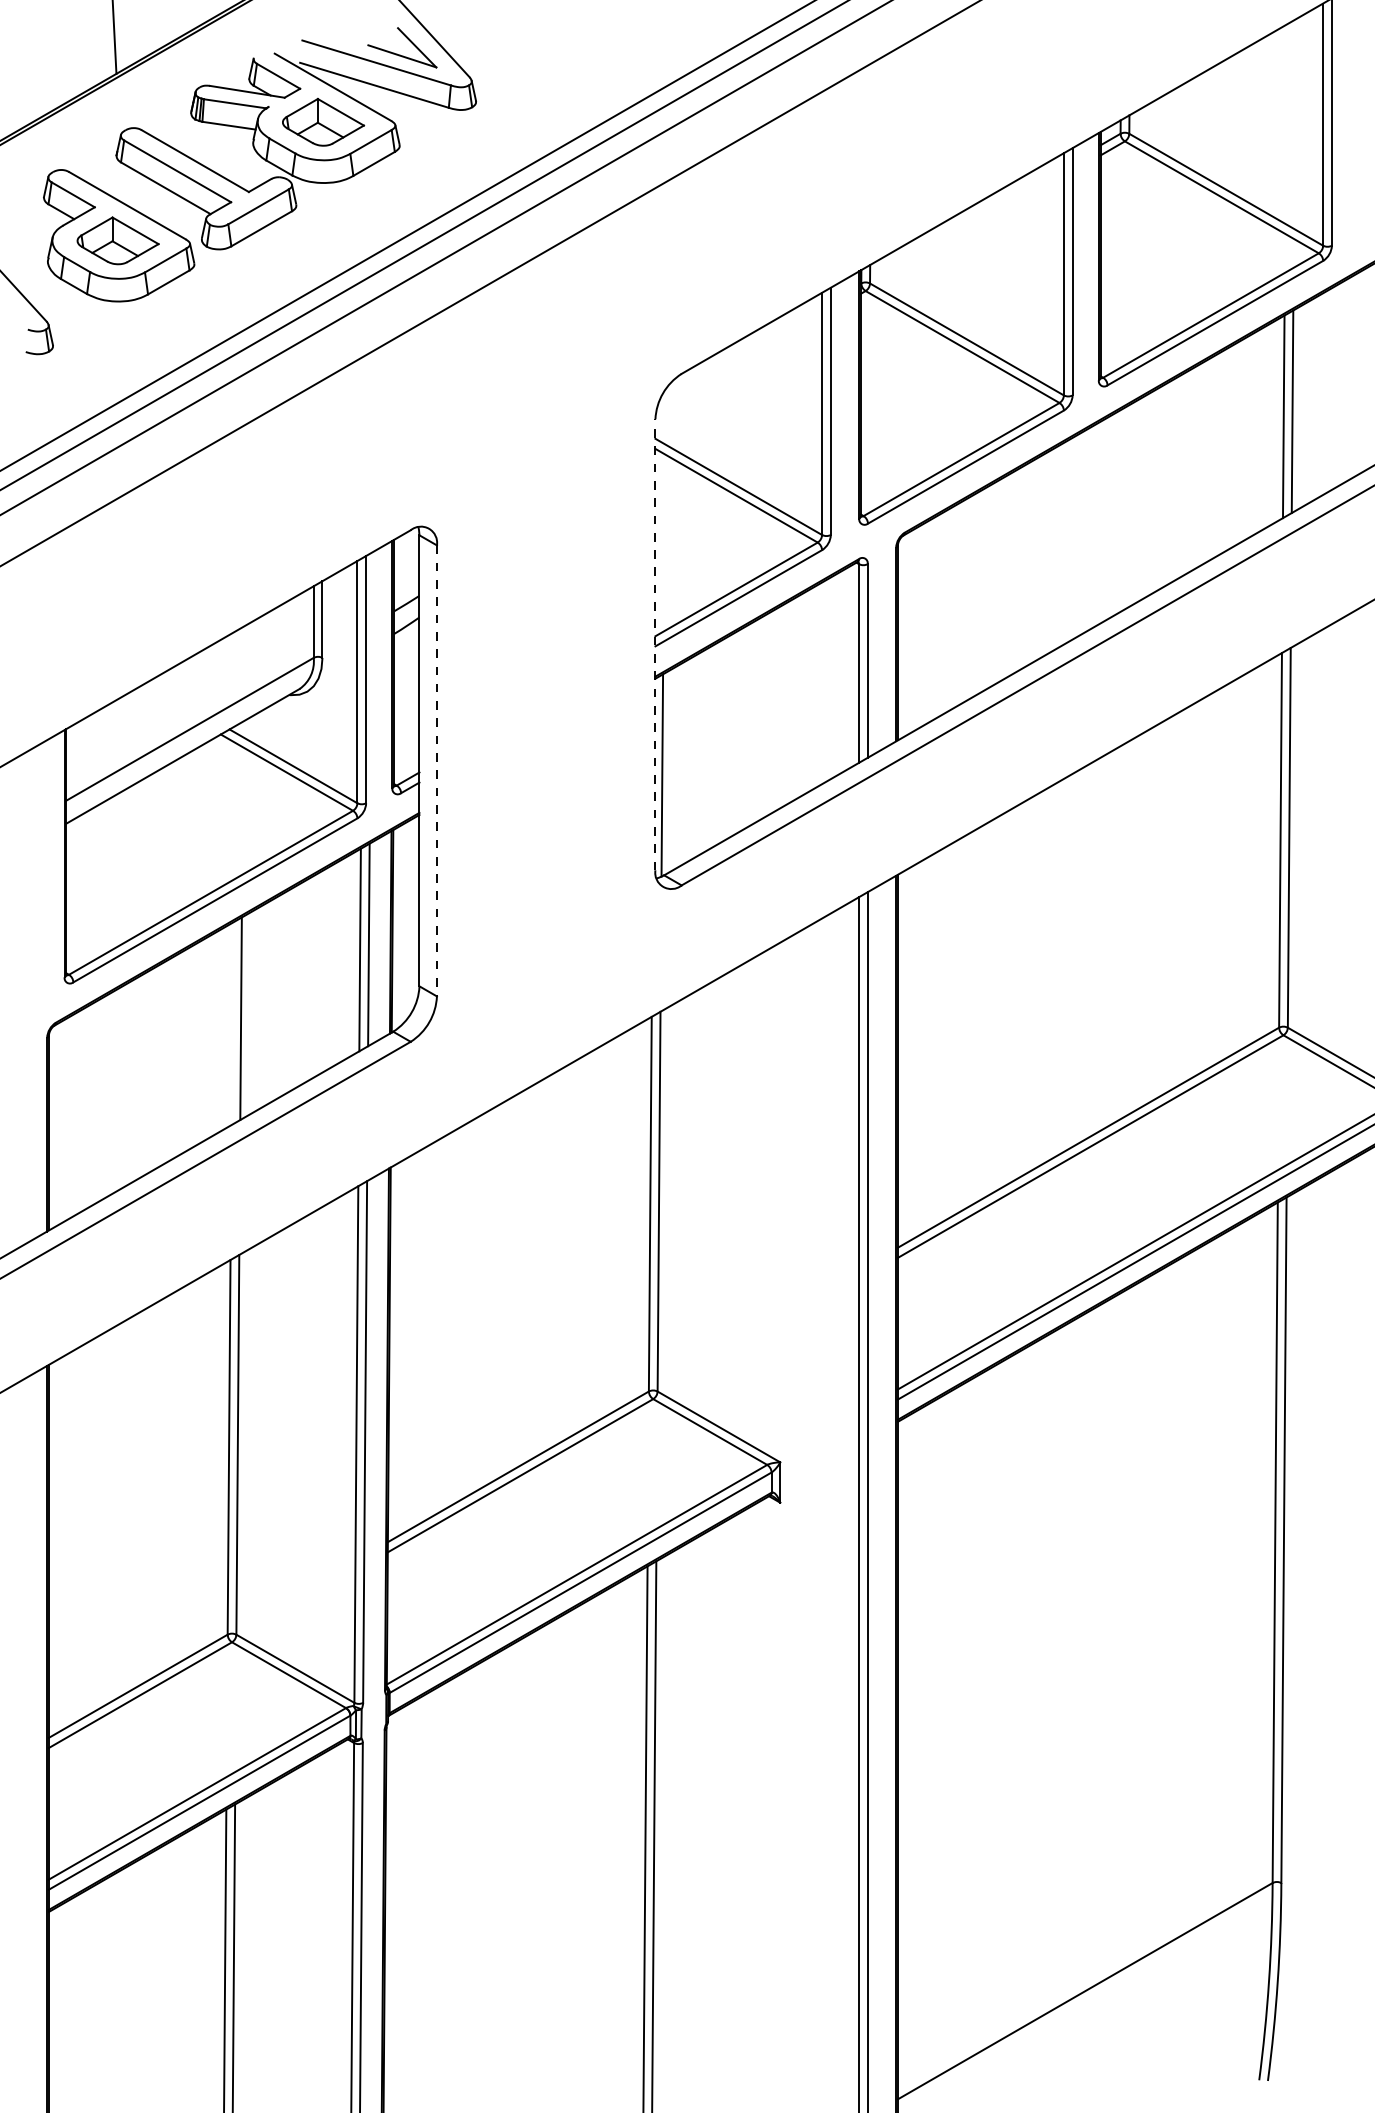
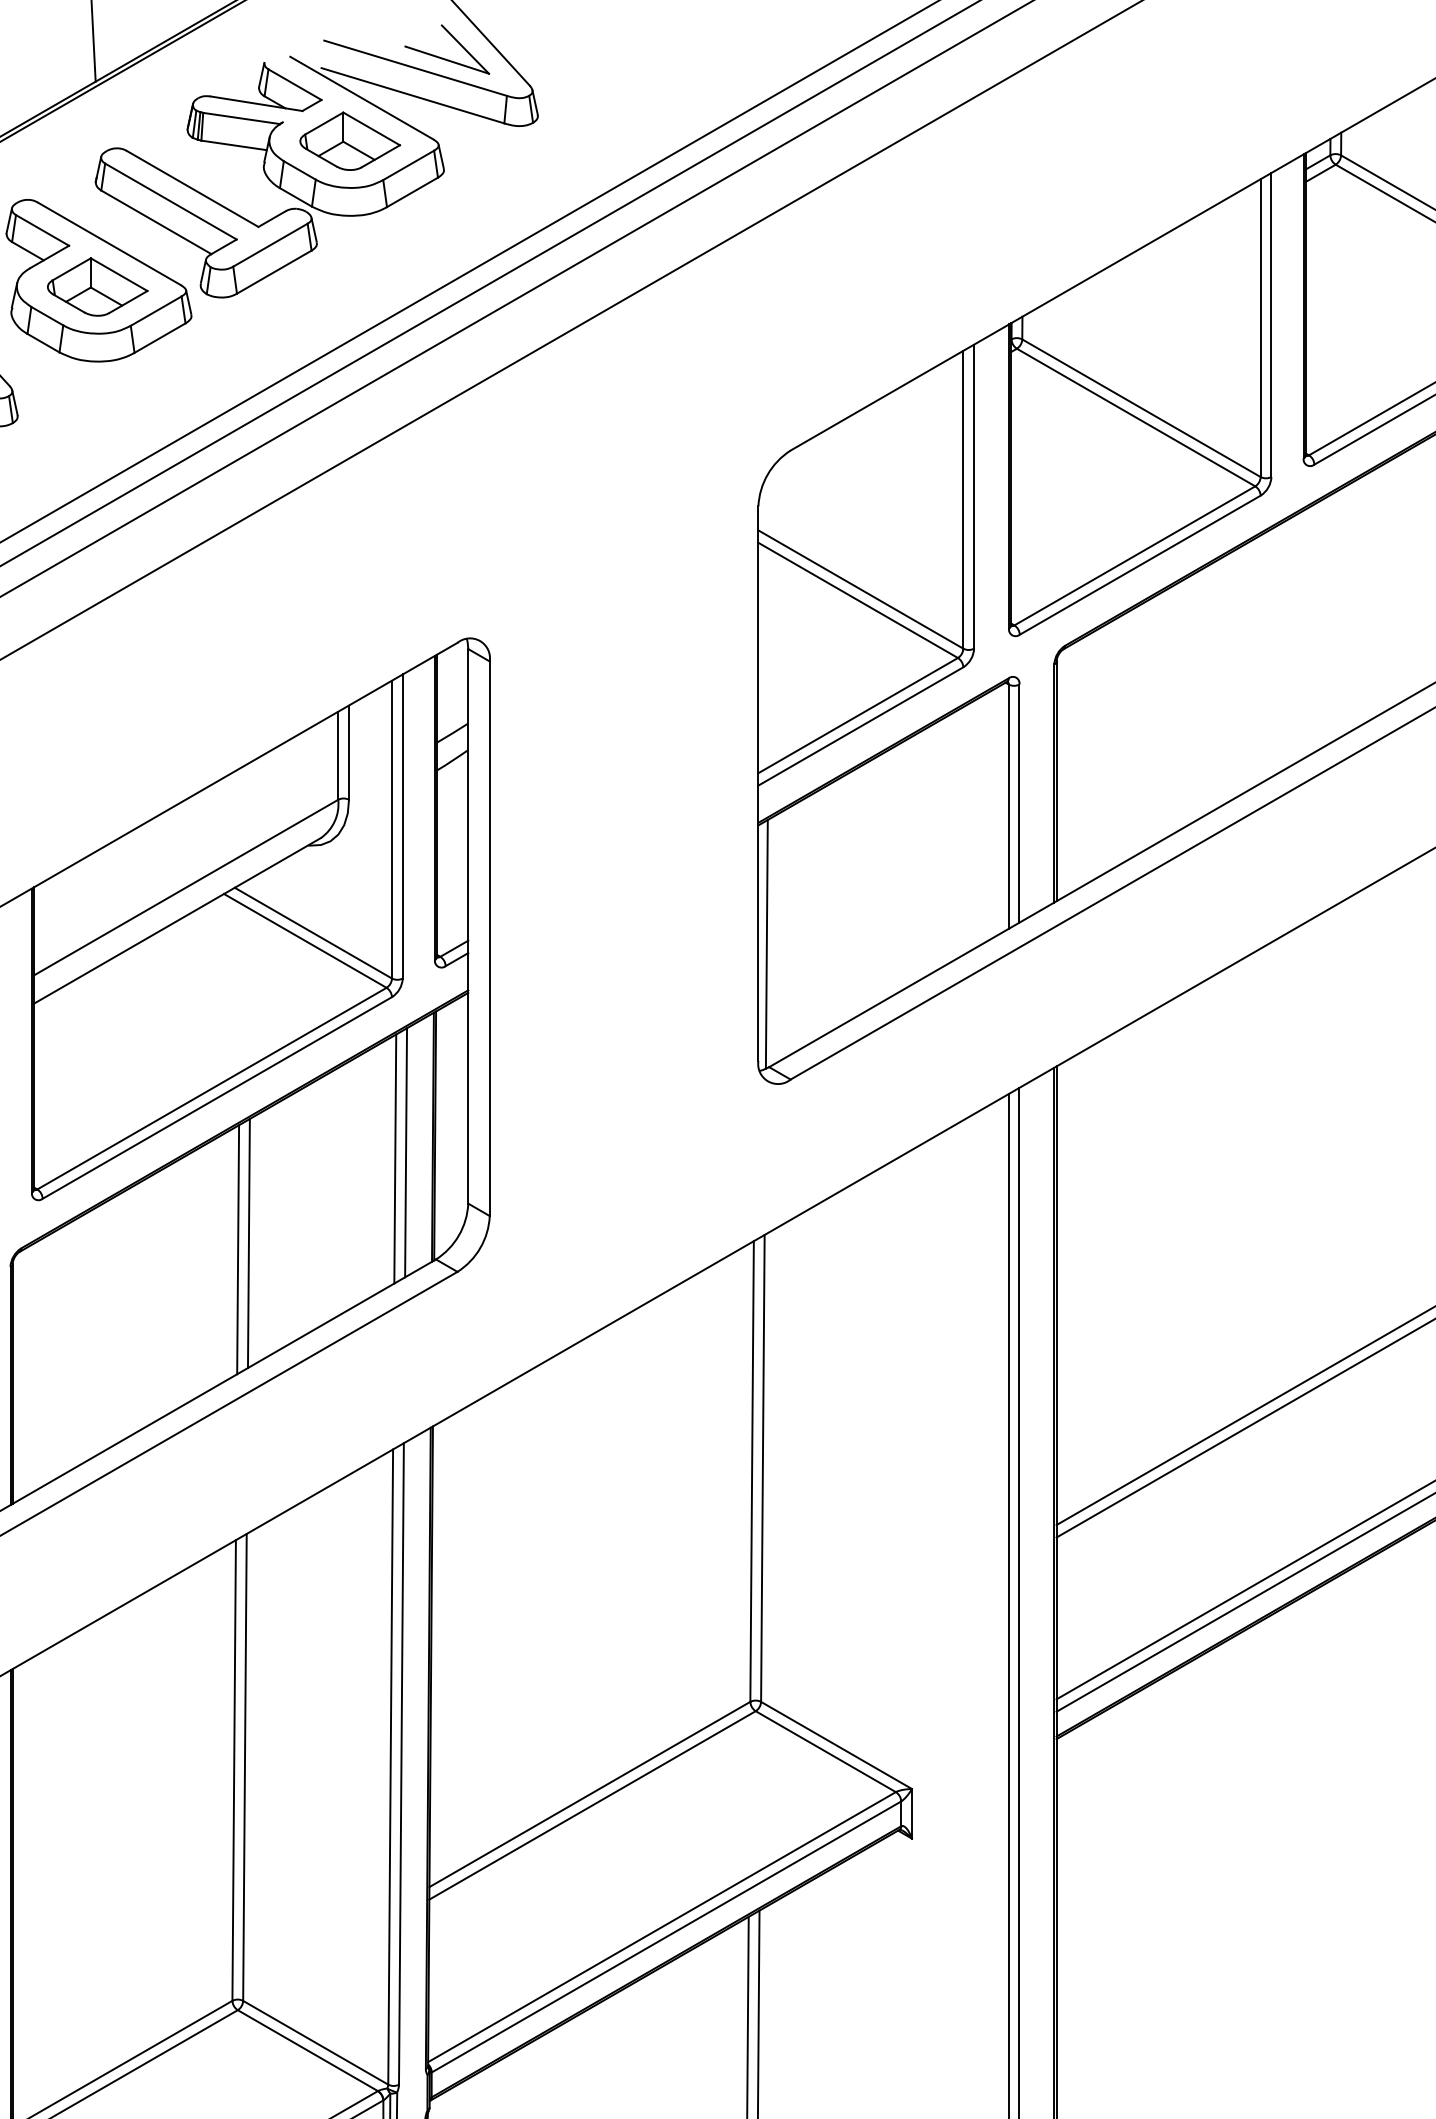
line: (655, 644) -> (758, 783), dashed -> solid
line: (436, 770) -> (489, 938), dashed -> solid
line: (232, 1023) -> (238, 1249), added

